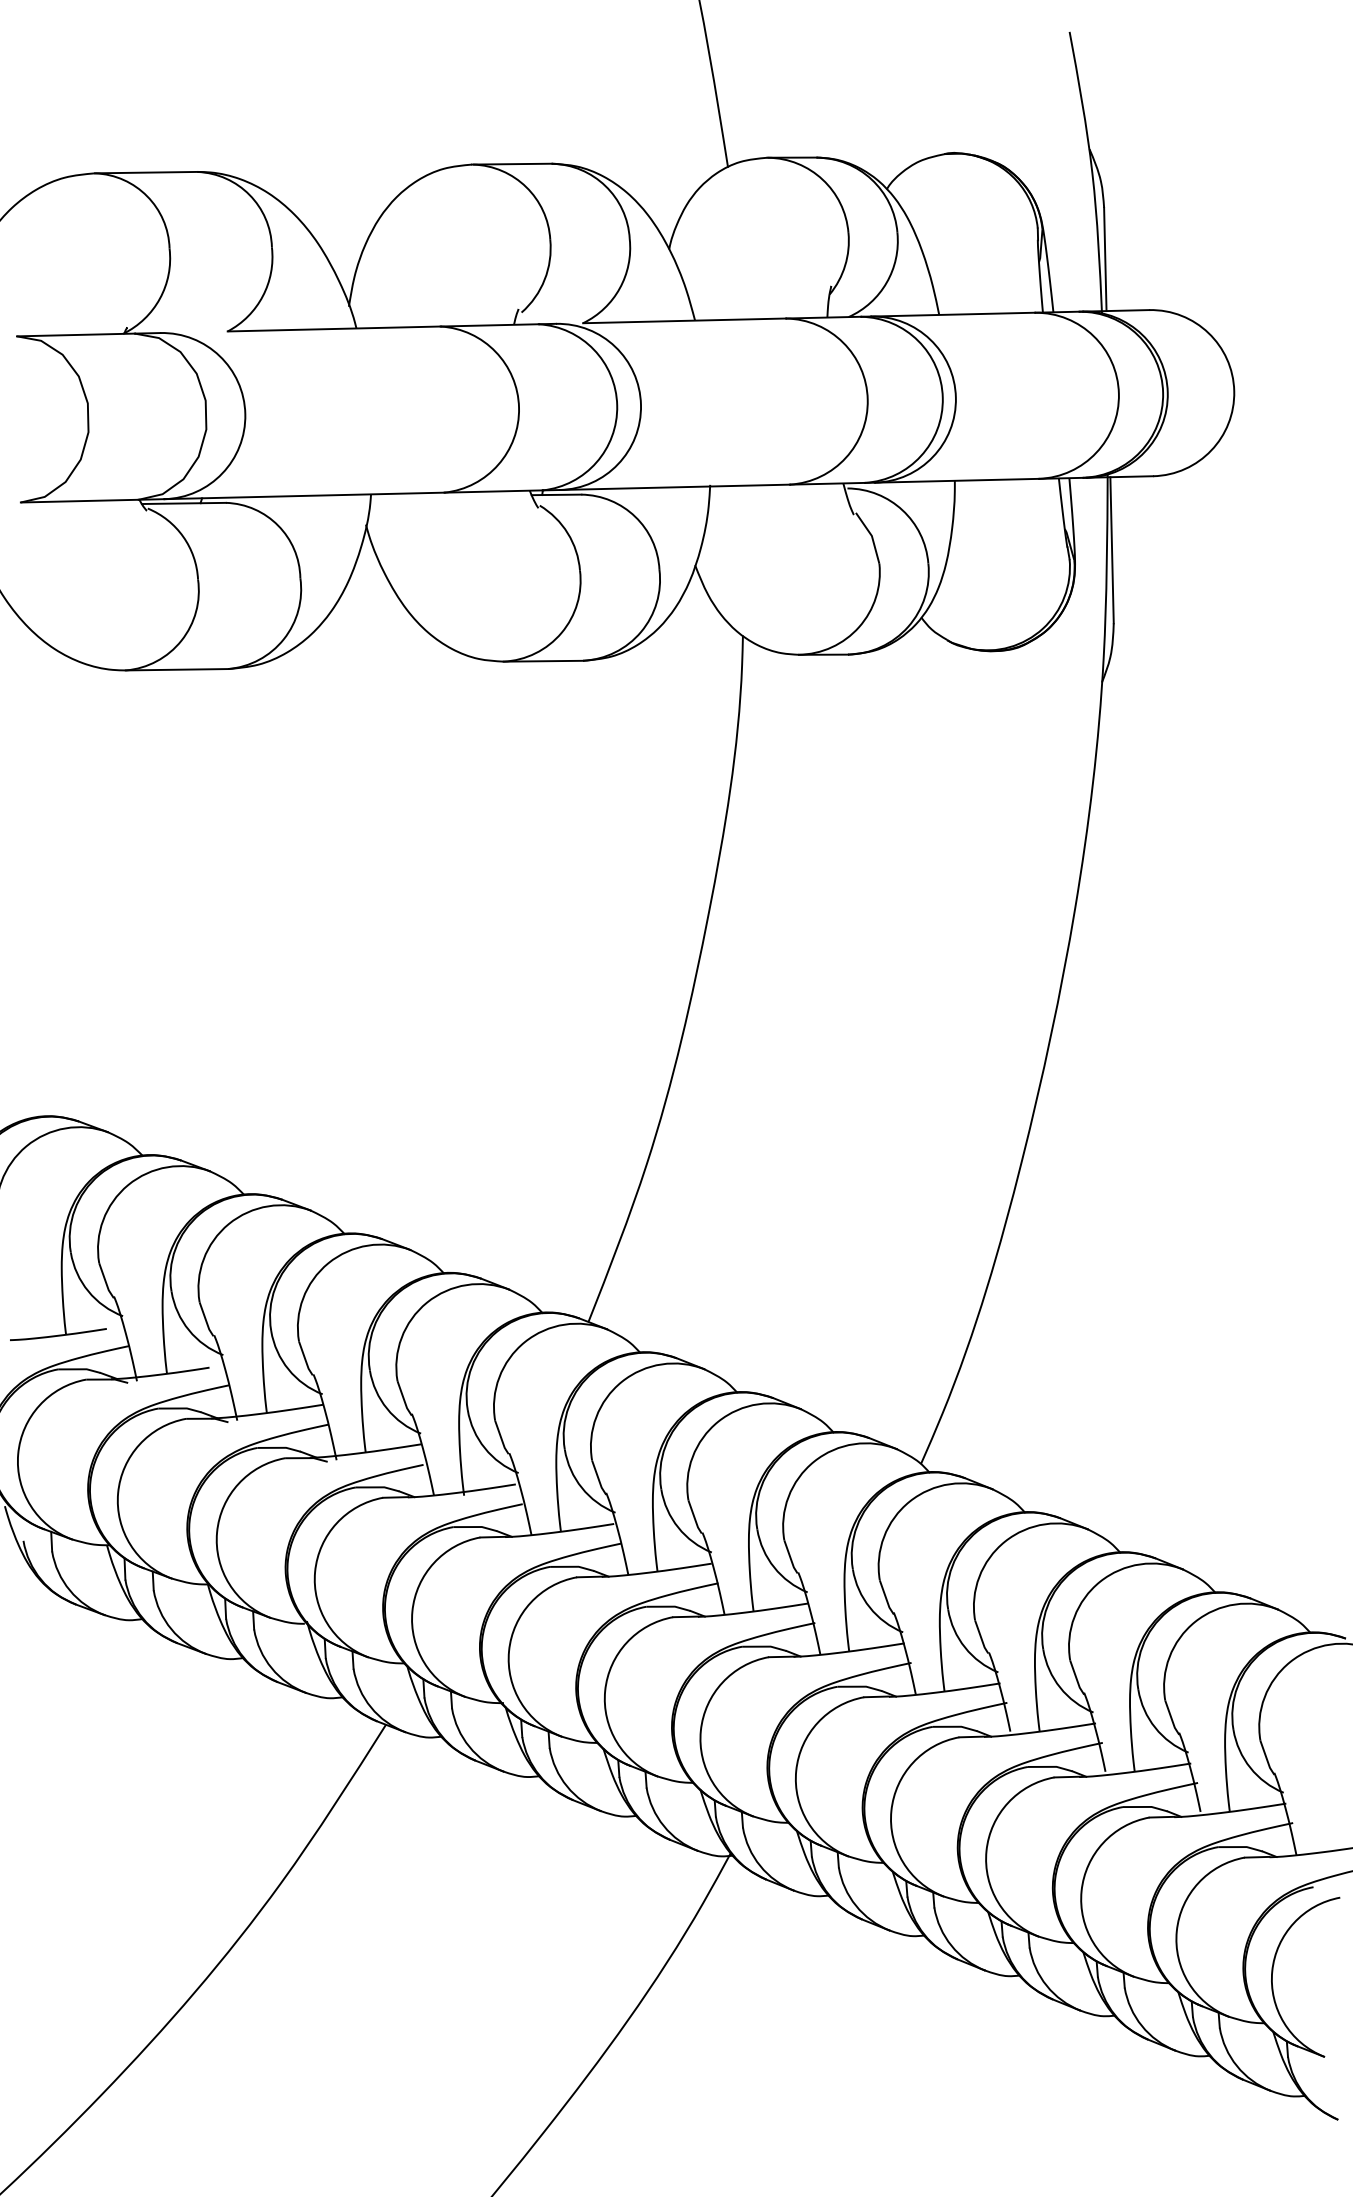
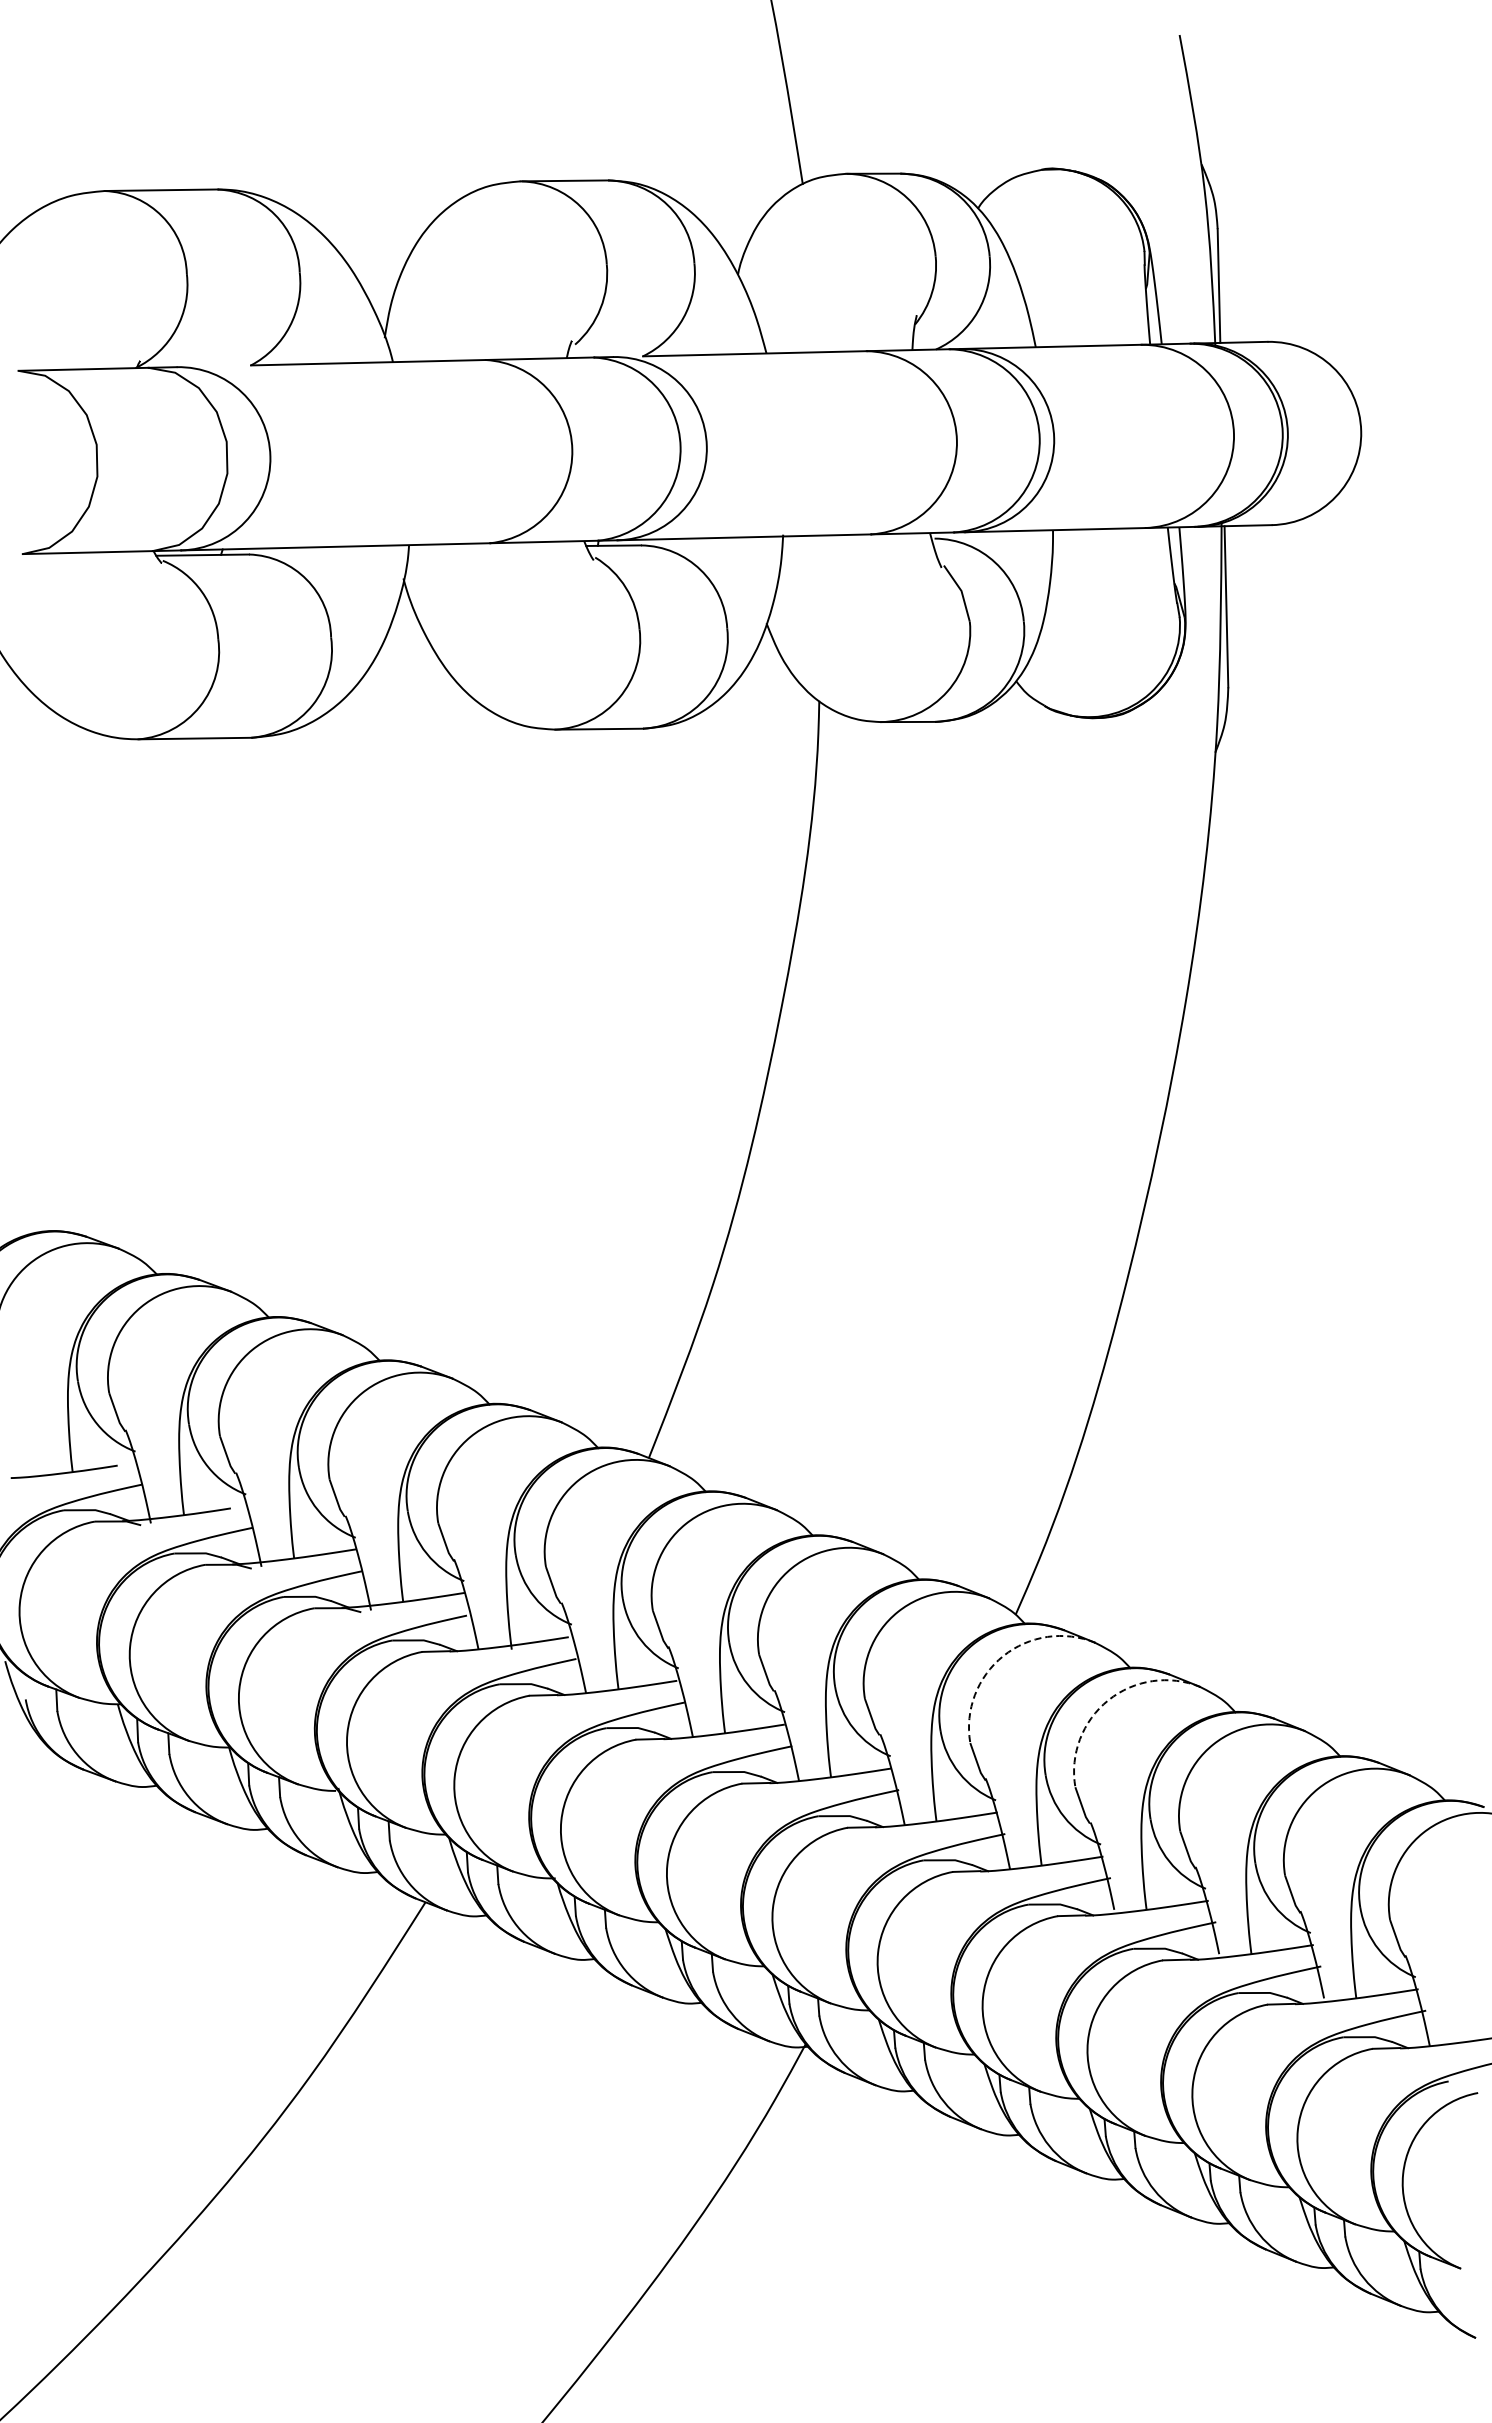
arc: (909, 1501) -> (1003, 1656), solid -> dashed
arc: (1005, 1541) -> (1108, 1700), solid -> dashed

